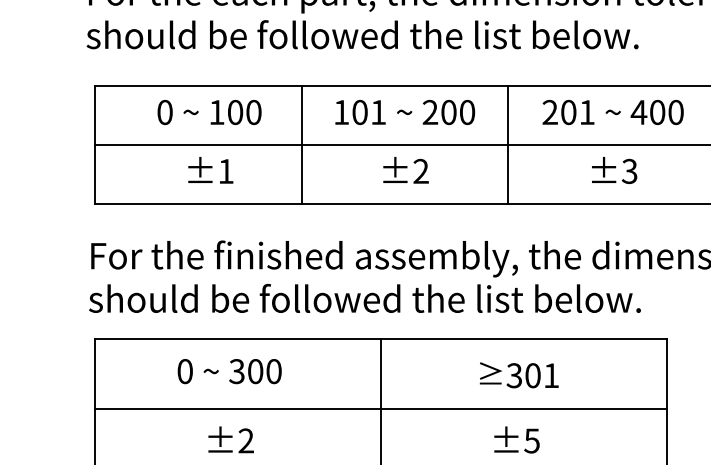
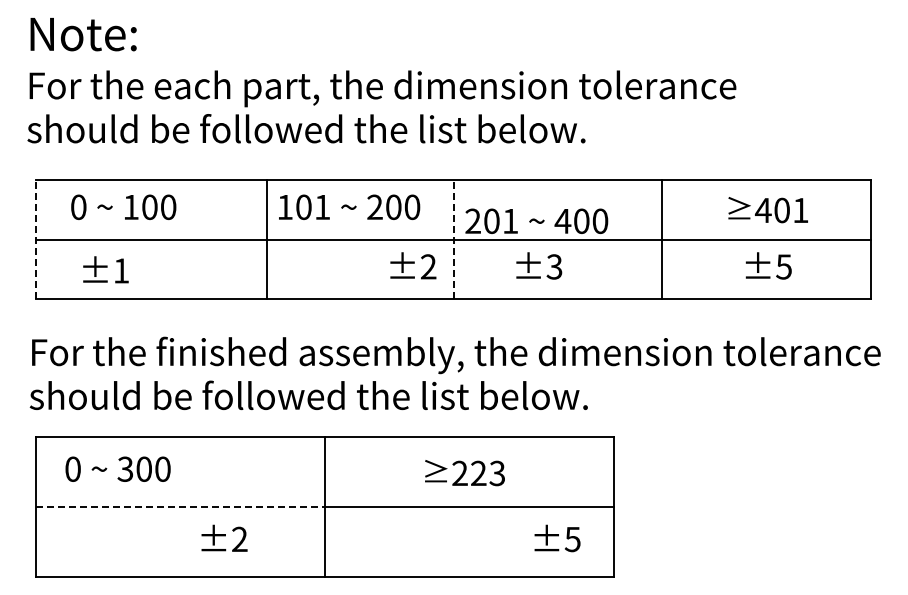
text: (209, 111) -> (123, 206), moved
text: (612, 111) -> (536, 220), moved
line: (95, 144) -> (36, 239), solid -> dashed
line: (301, 144) -> (266, 239), moved
line: (508, 144) -> (453, 239), solid -> dashed
text: (210, 170) -> (105, 269), moved
text: (406, 170) -> (413, 265), moved
text: (614, 170) -> (539, 265), moved
text: (229, 370) -> (117, 468), moved
text: (532, 375) -> (478, 473), 301 -> 223
line: (238, 408) -> (180, 506), solid -> dashed
text: (231, 439) -> (224, 537), moved
text: (516, 440) -> (557, 538), moved

